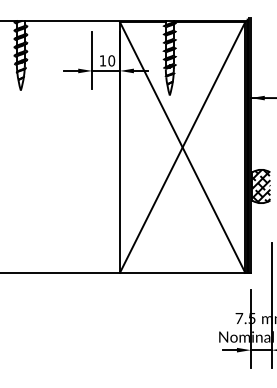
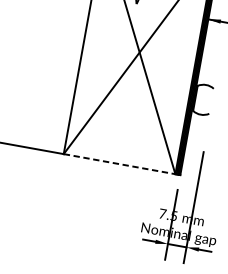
hatch: (261, 186) -> (203, 99), removed
line: (182, 272) -> (119, 163), solid -> dashed

